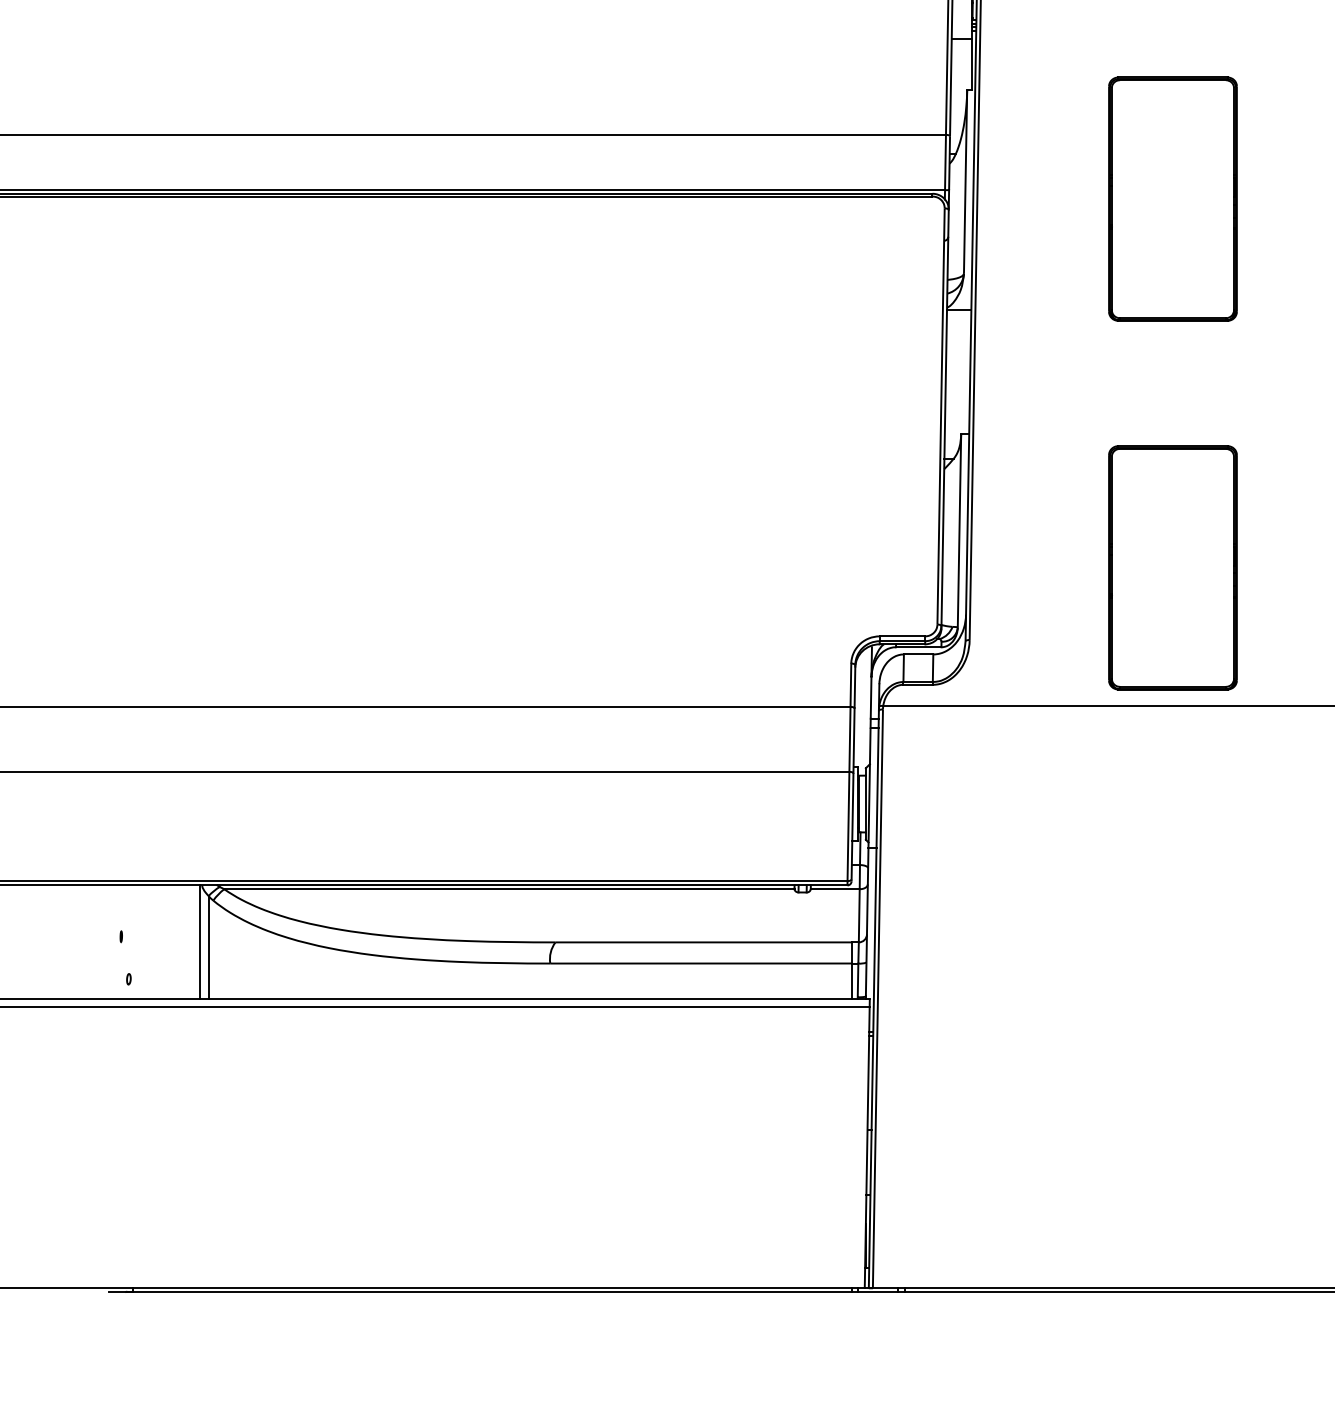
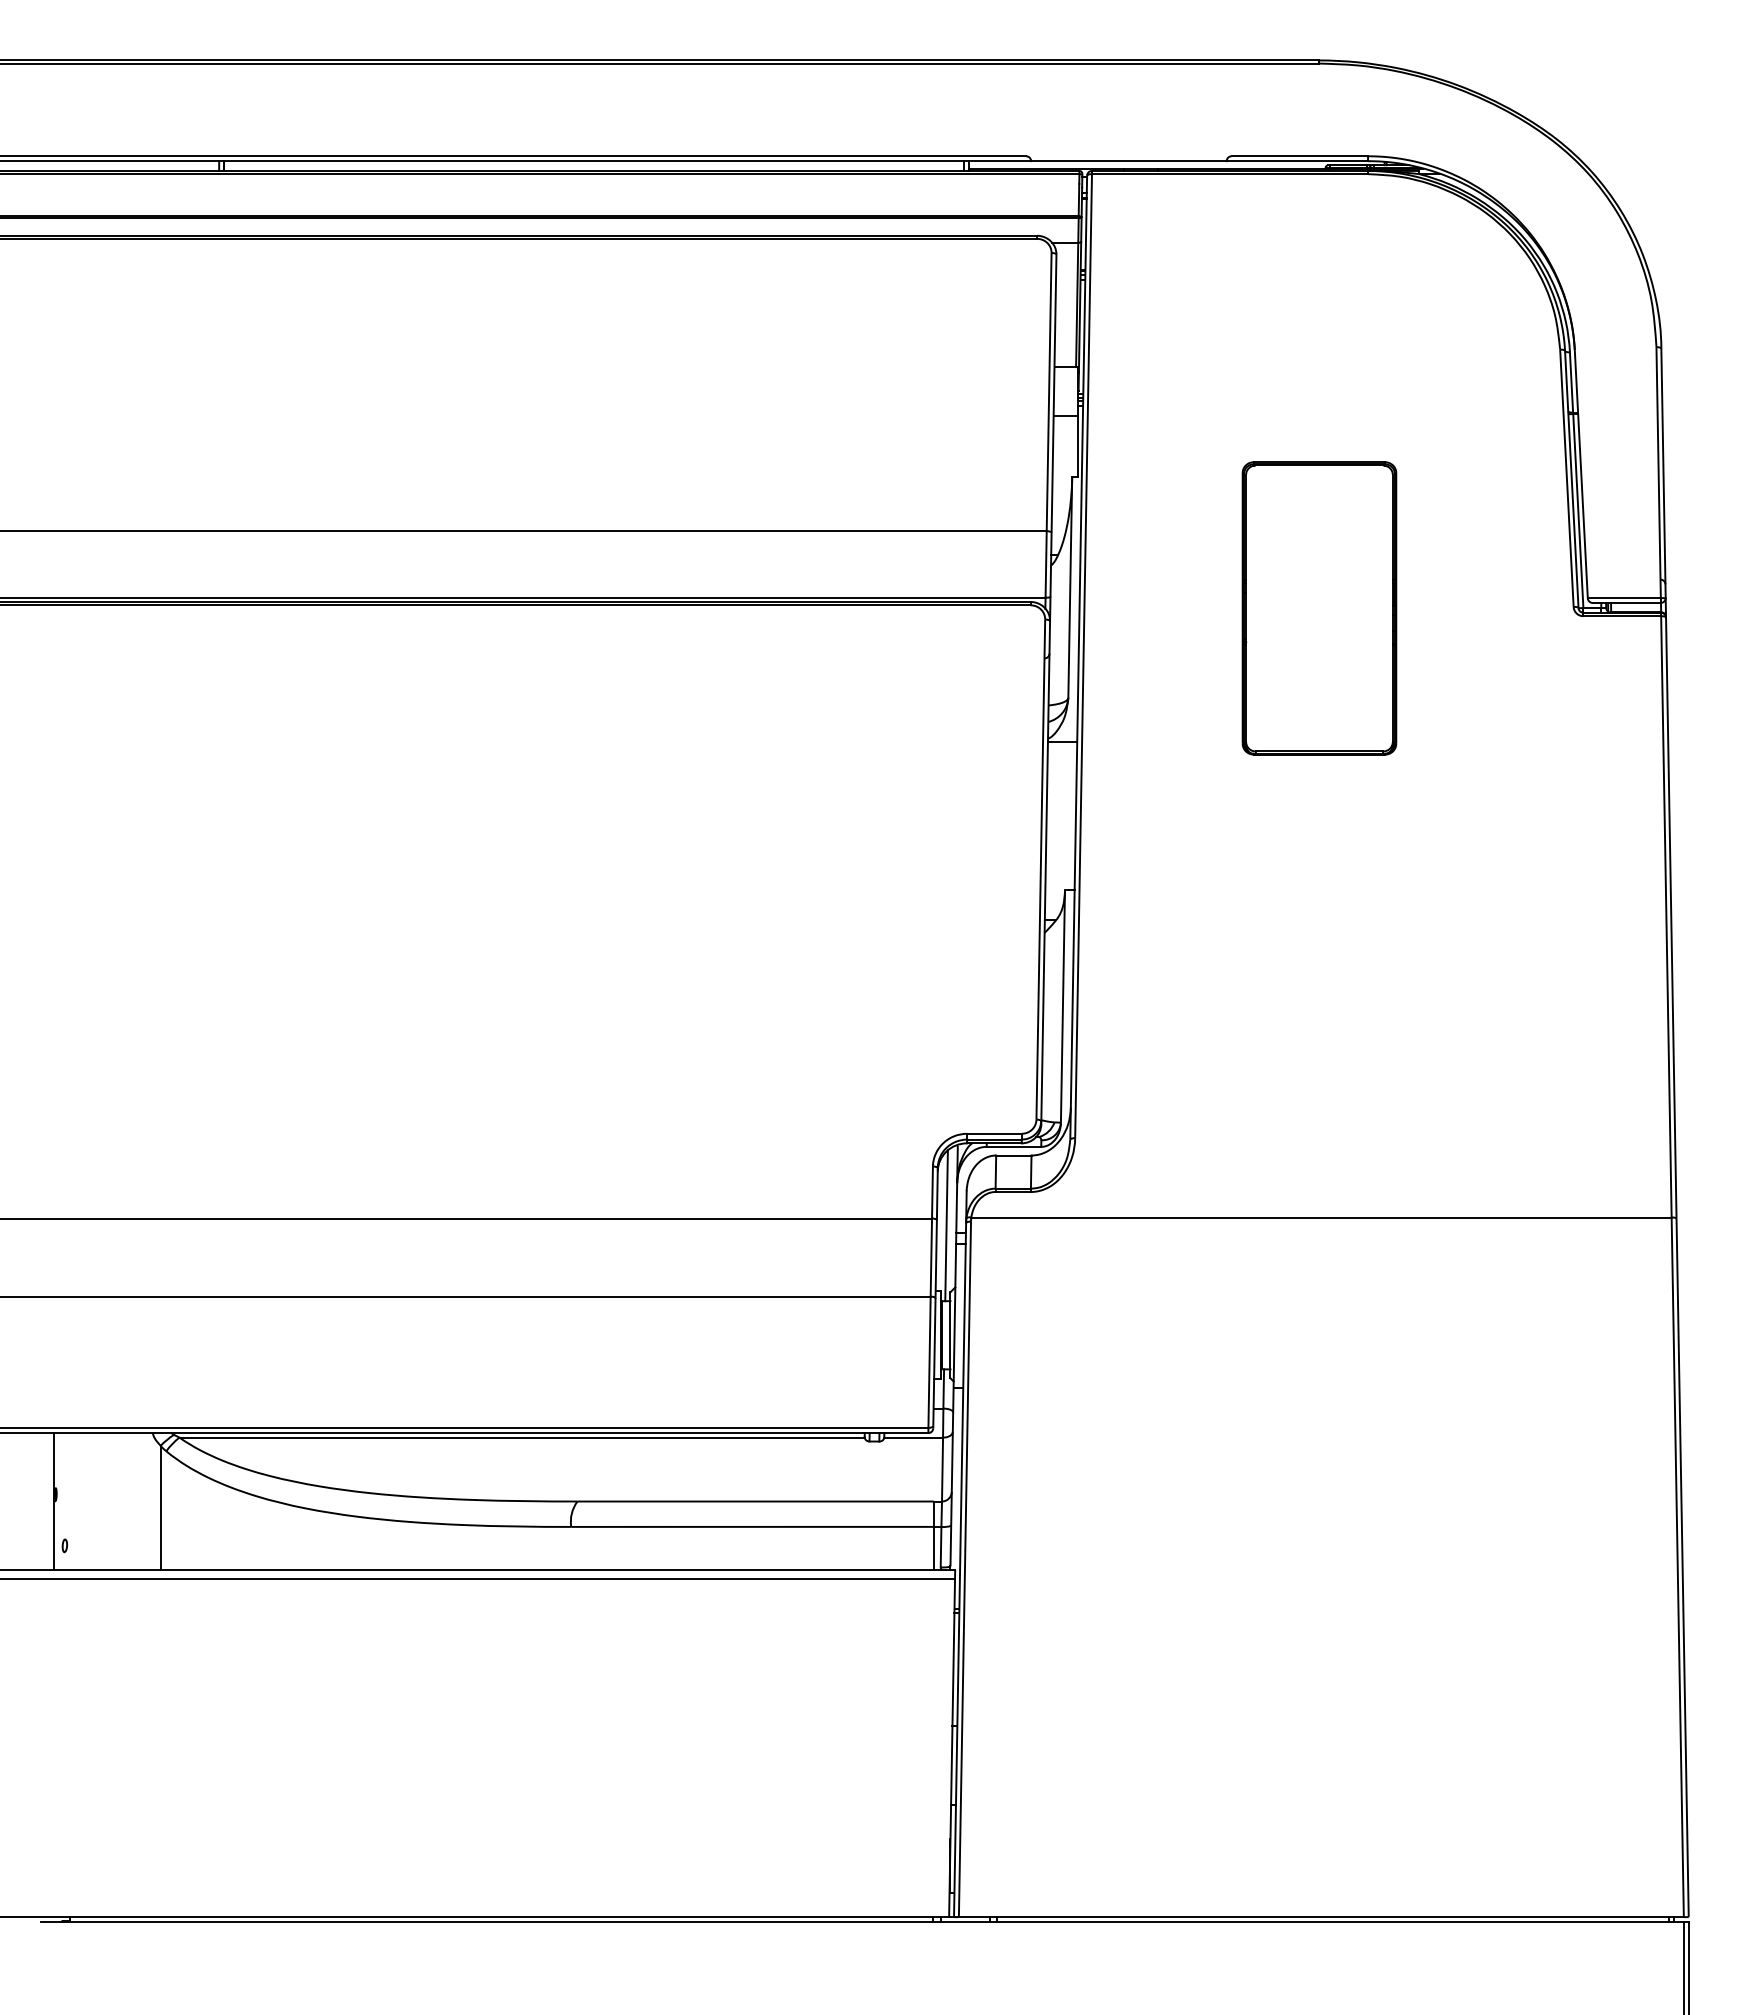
part: (1172, 567) -> (1319, 1051), removed
line: (862, 712) -> (946, 1225), added
line: (200, 942) -> (53, 1501), moved

